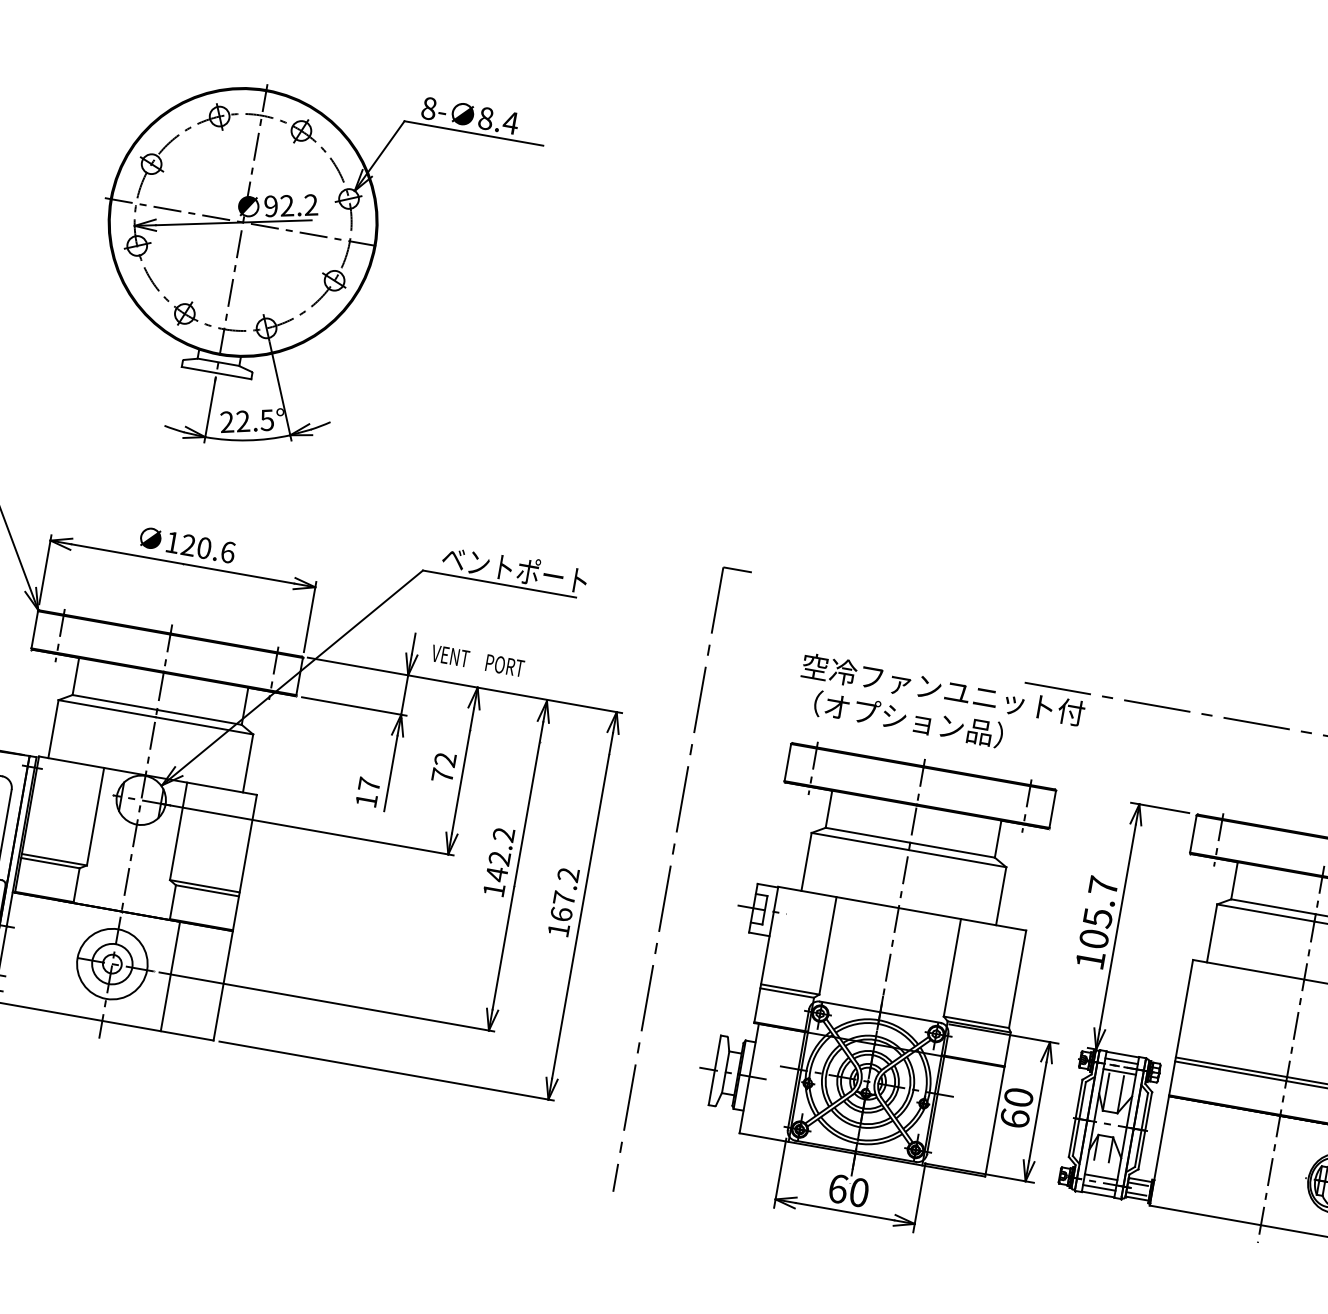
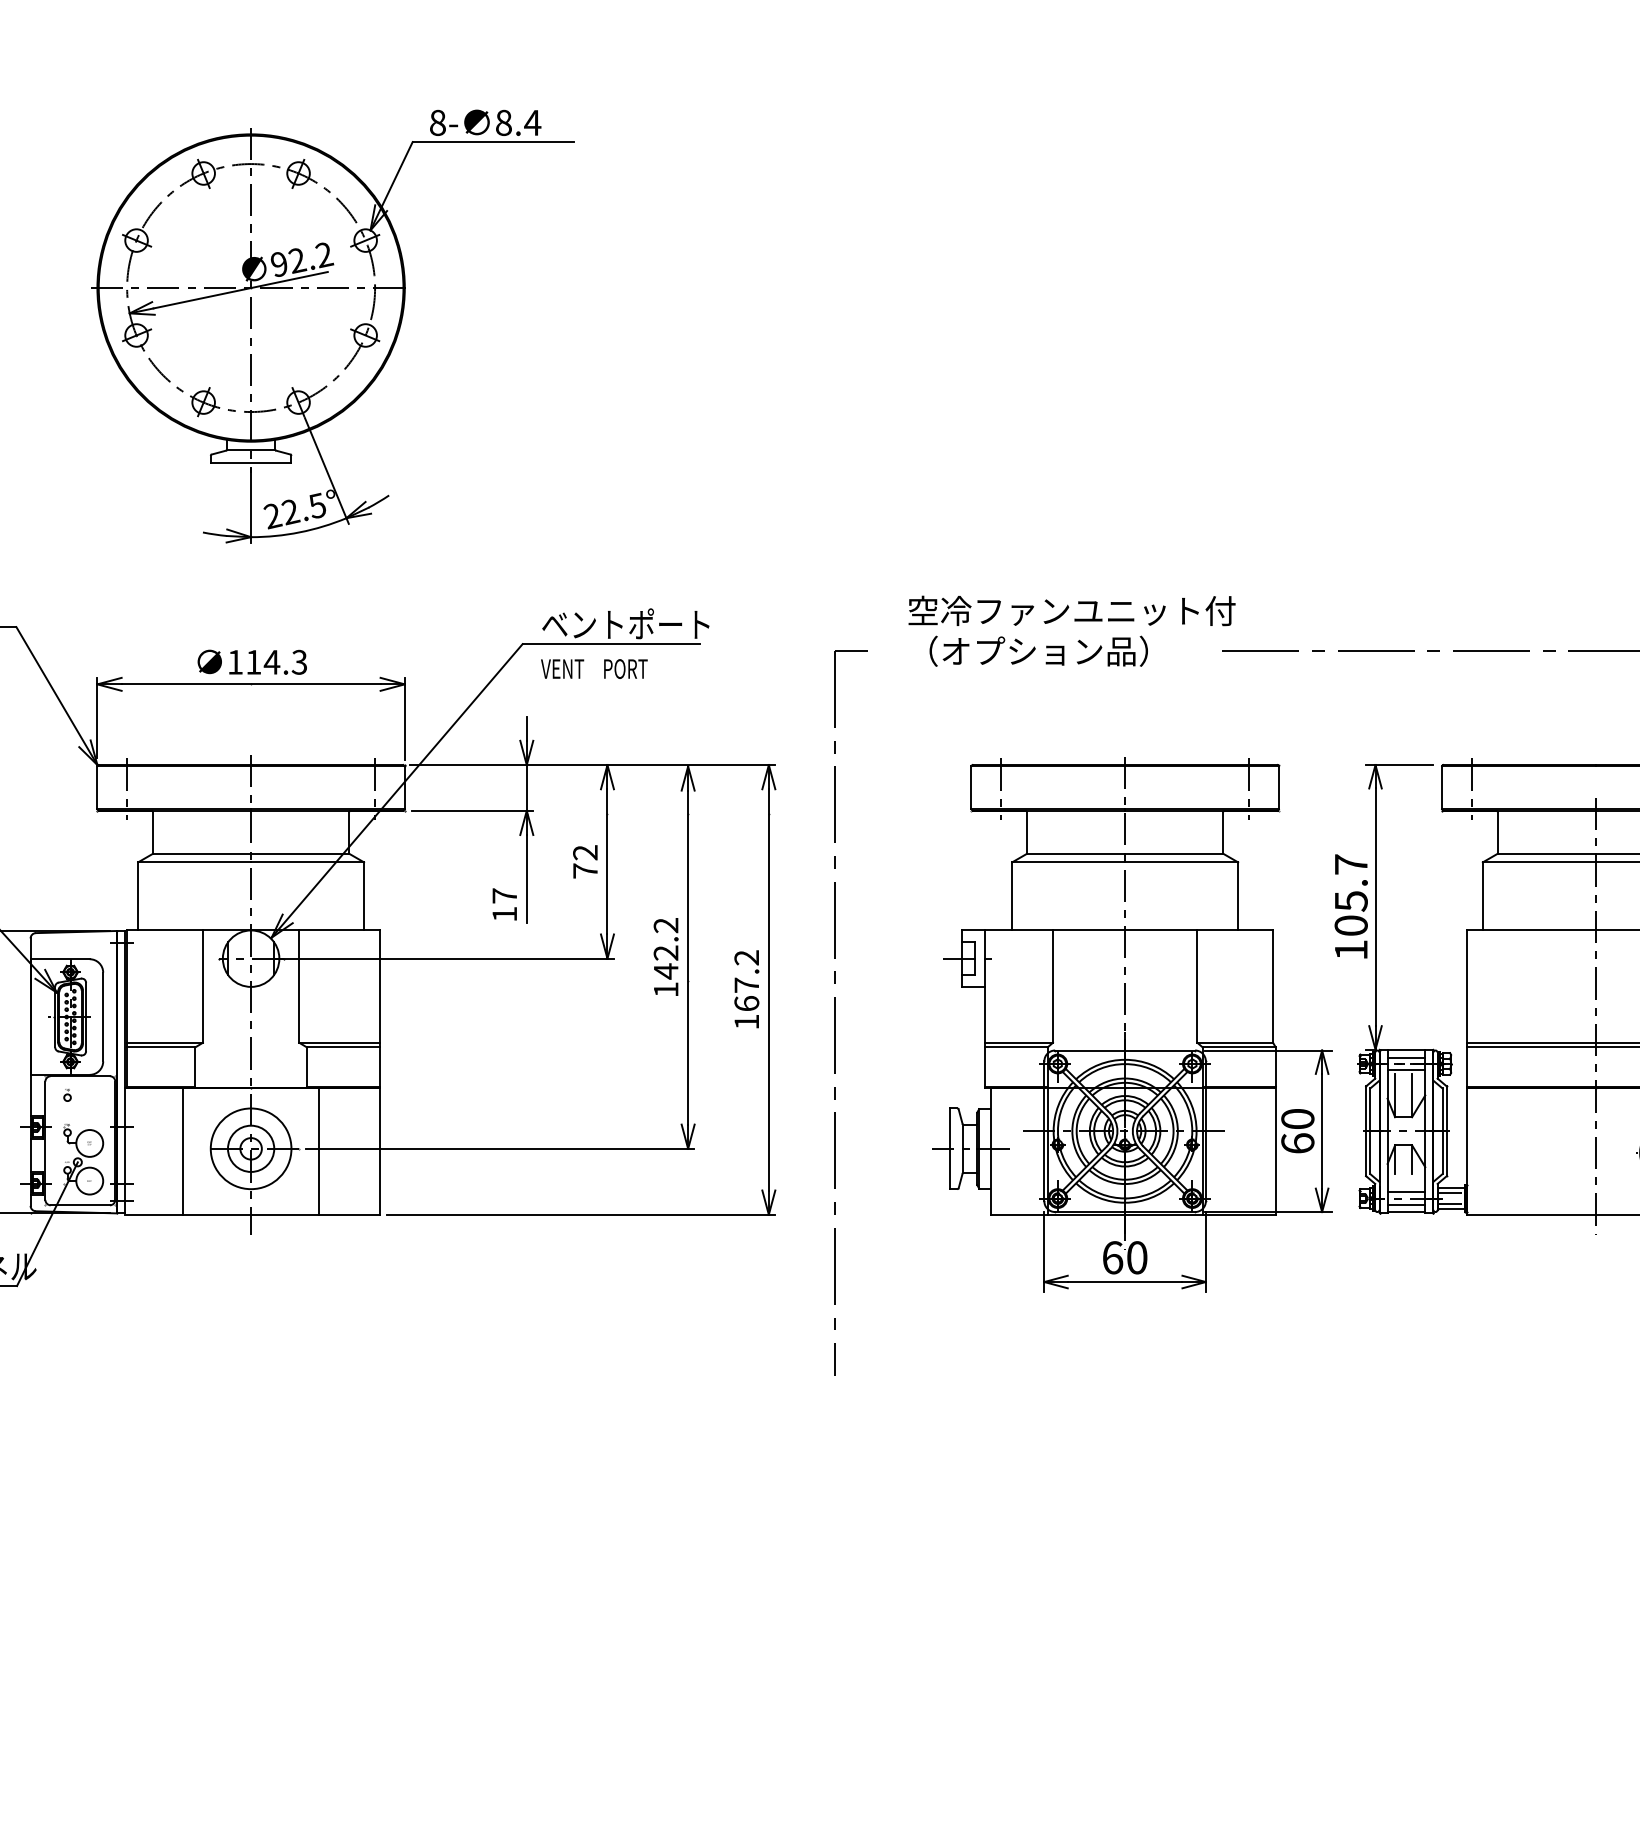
text: (208, 548) -> (276, 661), 120.6 -> 114.3
text: (478, 660) -> (594, 668), moved
text: (939, 706) -> (1071, 630), moved
part: (668, 878) -> (835, 1012), moved
line: (53, 955) -> (183, 1150), added

